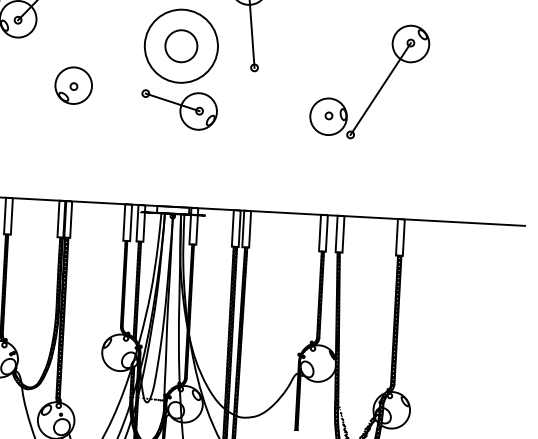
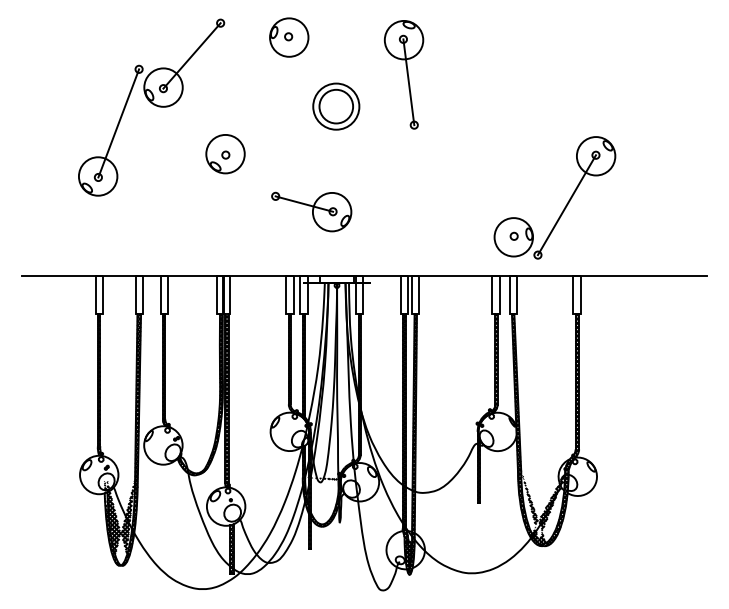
circle: (180, 46) -> (335, 106), size x0.6
part: (380, 87) -> (566, 203), moved
part: (179, 109) -> (311, 211), moved

